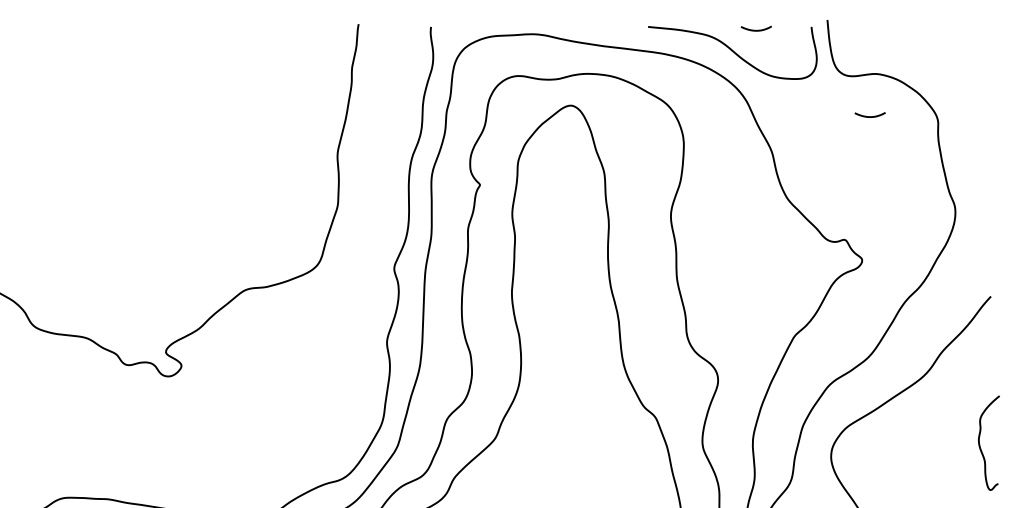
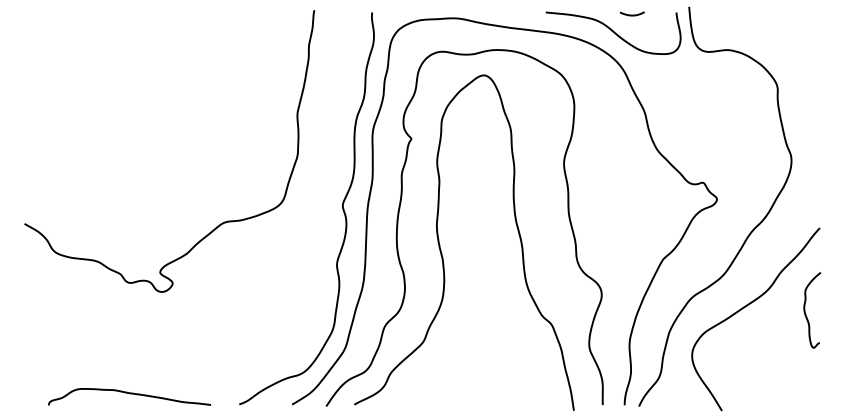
curve: (870, 115) -> (723, 83), removed
curve: (980, 443) -> (805, 310), moved

